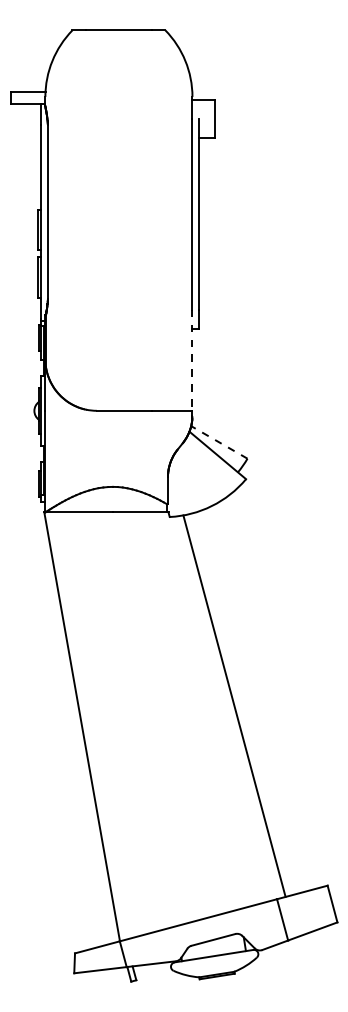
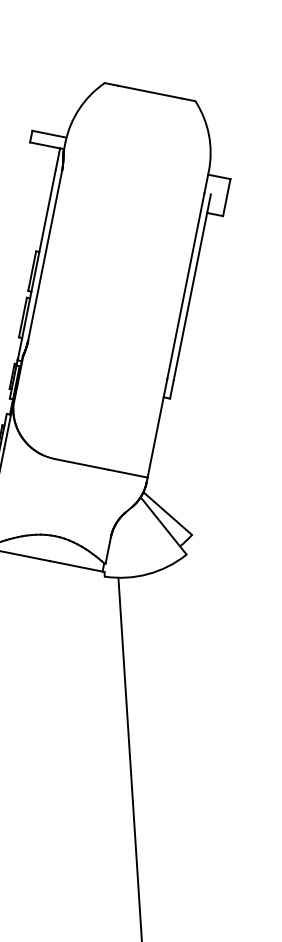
line: (192, 360) -> (157, 428), dashed -> solid
line: (219, 442) -> (167, 513), dashed -> solid

